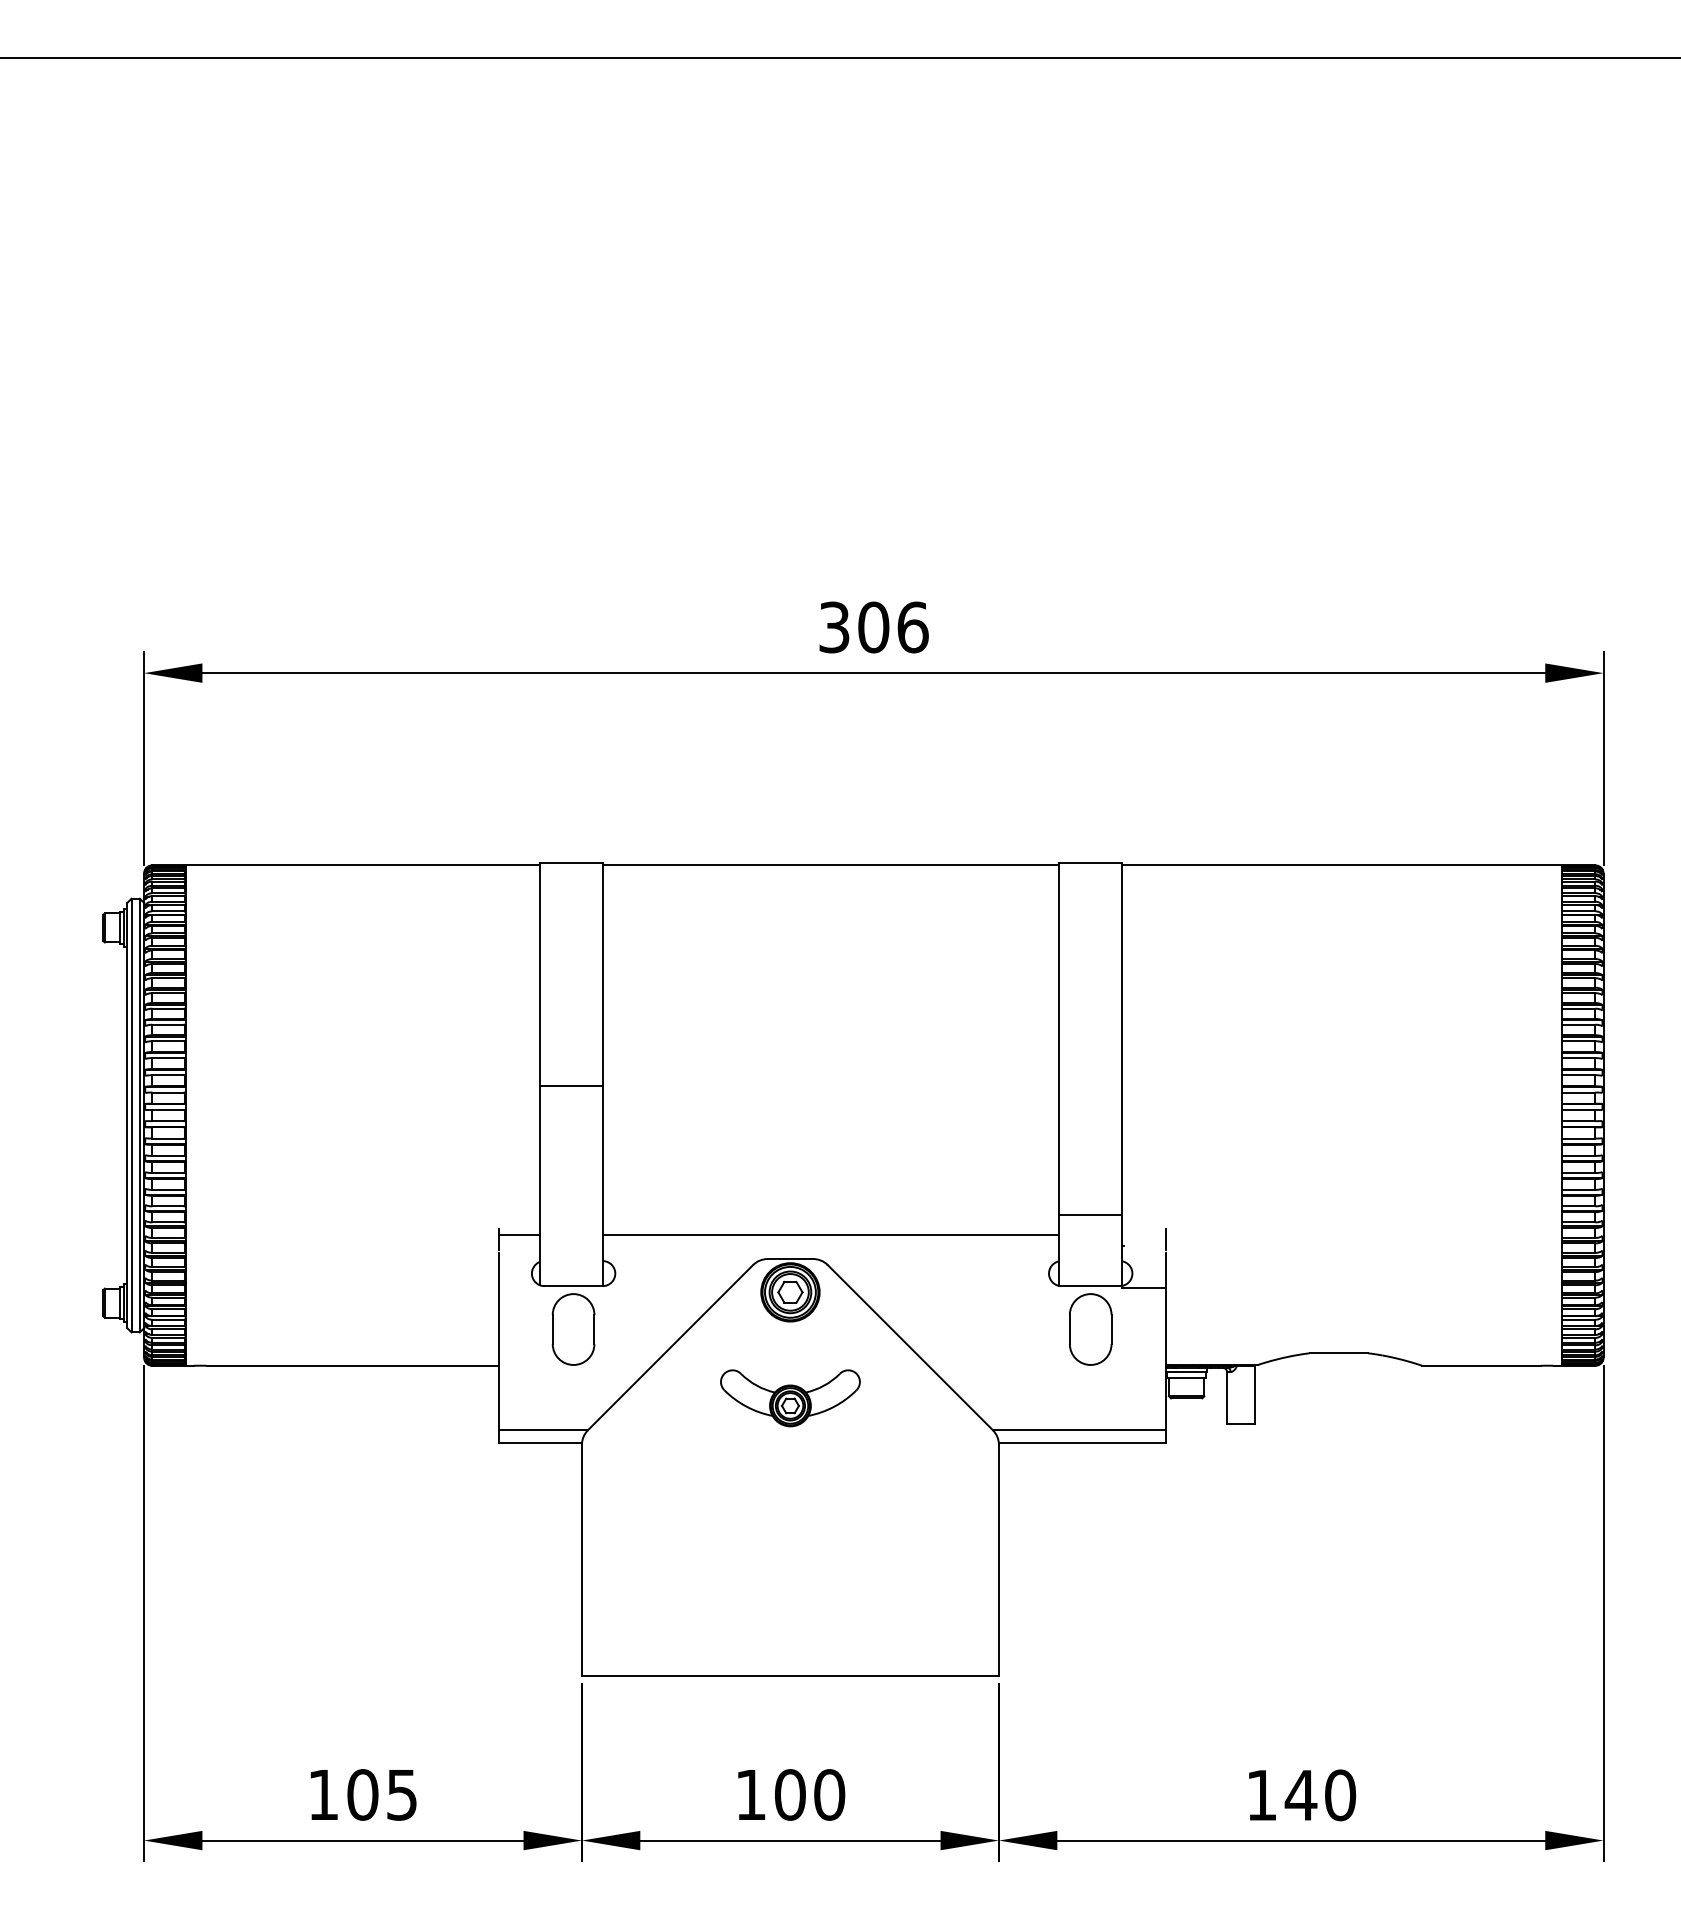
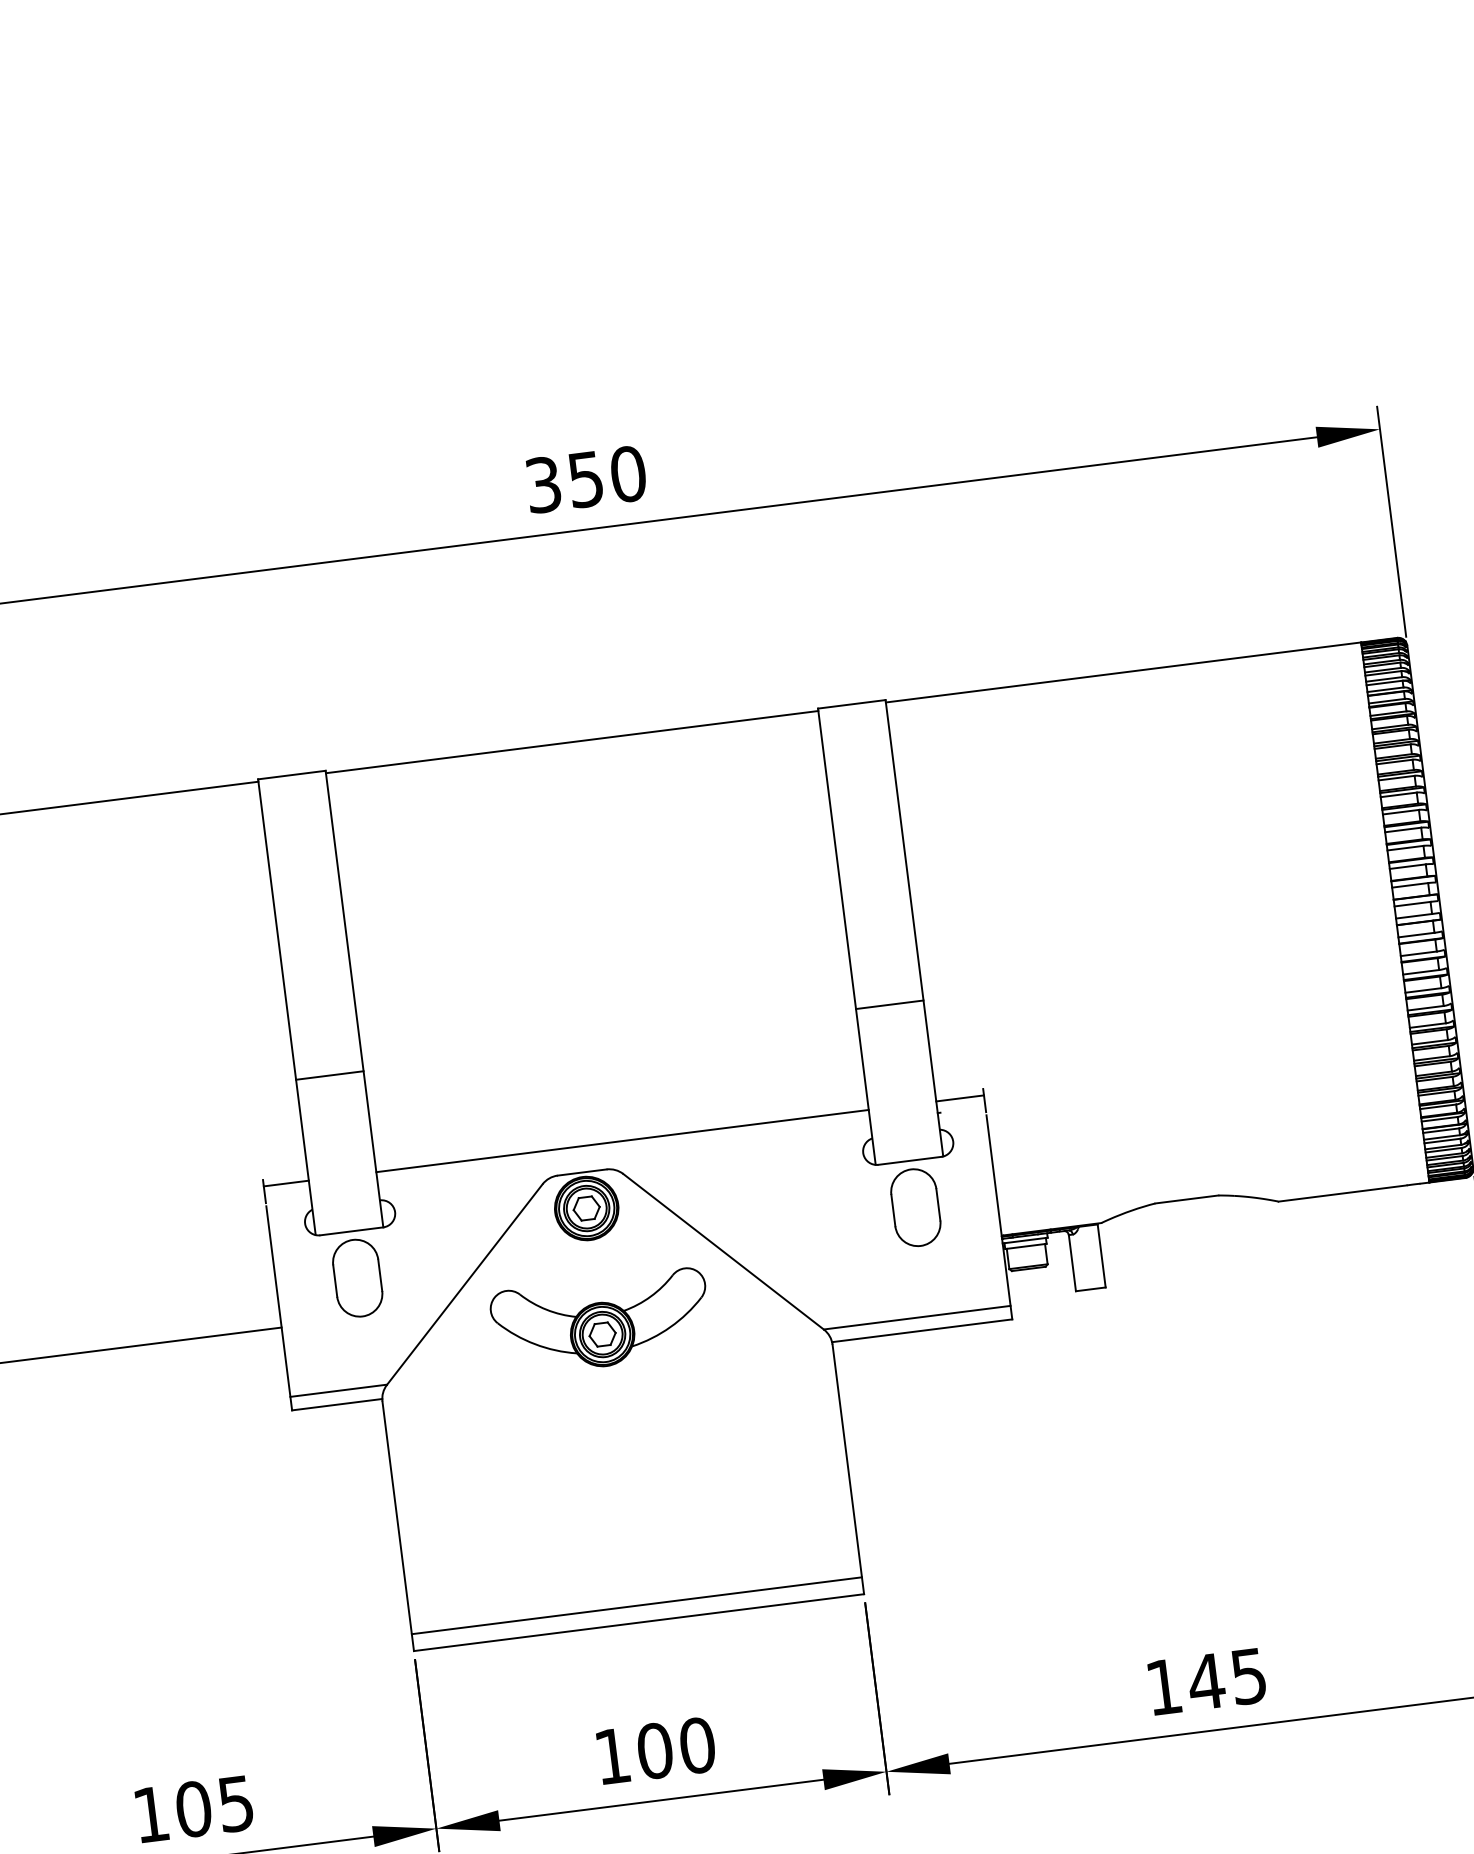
text: (893, 627) -> (607, 476), 306 -> 350
line: (571, 1086) -> (329, 1075), moved
line: (1090, 1215) -> (890, 1004), moved
line: (1143, 1287) -> (959, 1097), moved
part: (790, 1398) -> (601, 1323), size x1.43
line: (789, 1660) -> (635, 1605), added
text: (1340, 1795) -> (1249, 1676), 140 -> 145

